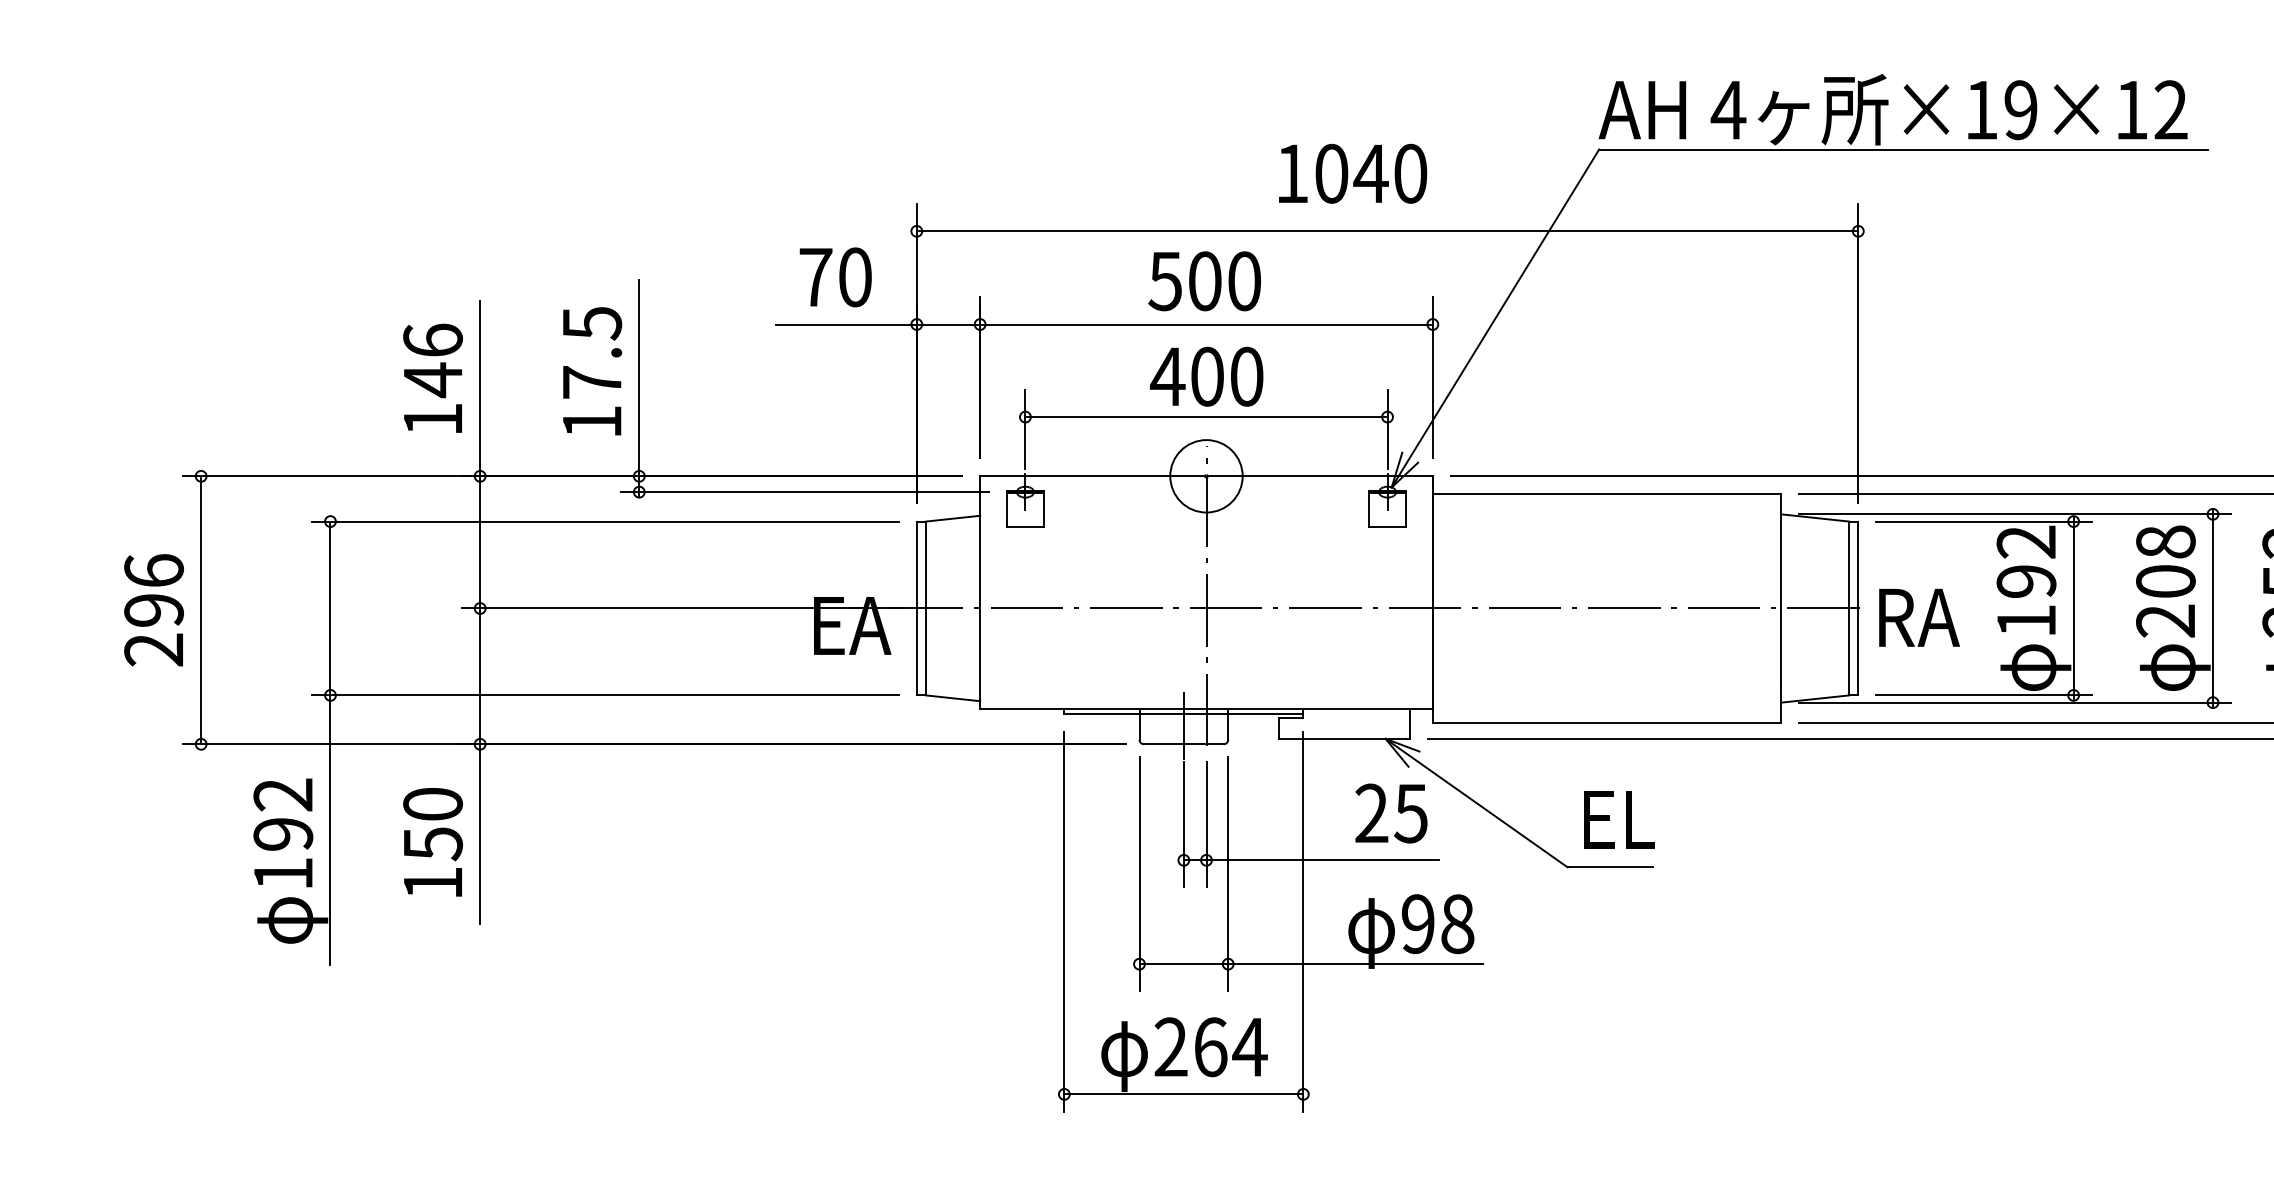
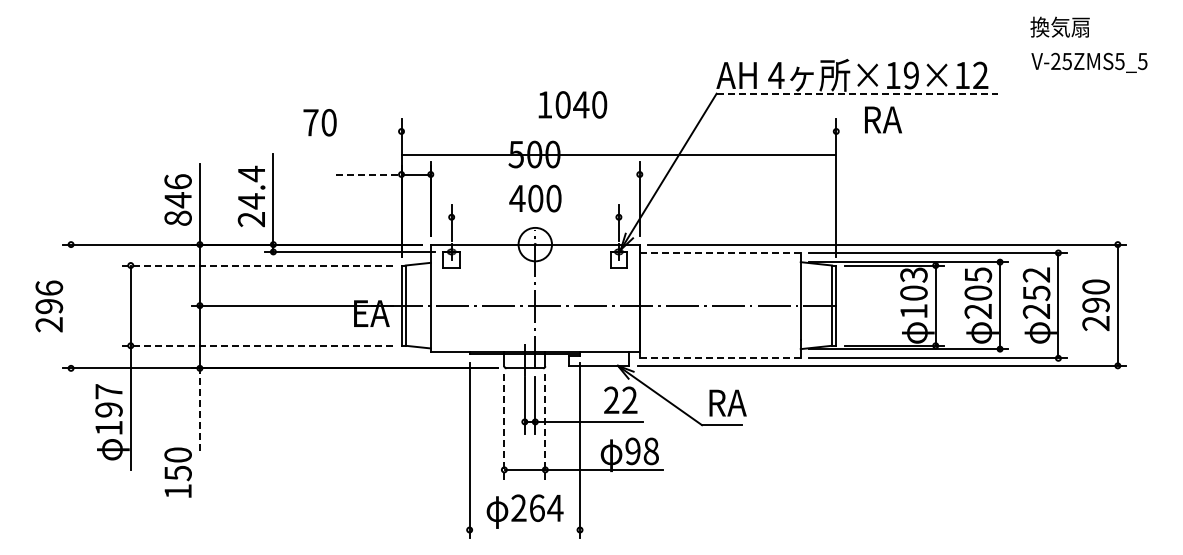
line: (1904, 149) -> (857, 93), solid -> dashed
text: (1352, 172) -> (572, 104), moved
line: (1386, 231) -> (618, 155), moved
text: (834, 276) -> (319, 122), moved
line: (845, 324) -> (368, 174), solid -> dashed
line: (1204, 324) -> (534, 174), removed
text: (591, 372) -> (251, 196), 17.5 -> 24.4
text: (431, 417) -> (177, 217), 146 -> 846
line: (1206, 417) -> (535, 217), removed
line: (1605, 493) -> (719, 252), solid -> dashed
line: (604, 521) -> (257, 265), solid -> dashed
text: (2164, 541) -> (977, 274), 208 -> 205
text: (2025, 560) -> (913, 283), 192 -> 103
line: (202, 610) -> (71, 306), removed
text: (1919, 616) -> (883, 119), moved
line: (604, 694) -> (257, 345), solid -> dashed
line: (1607, 722) -> (720, 358), solid -> dashed
text: (282, 794) -> (108, 391), 192 -> 197
text: (1410, 813) -> (629, 400), 25 -> 22
text: (1622, 818) -> (727, 402), EL -> RA
line: (479, 833) -> (199, 409), solid -> dashed
text: (431, 842) -> (177, 472), moved
line: (1139, 874) -> (504, 428), solid -> dashed
line: (1228, 874) -> (545, 428), solid -> dashed
line: (1183, 1095) -> (524, 530), removed

